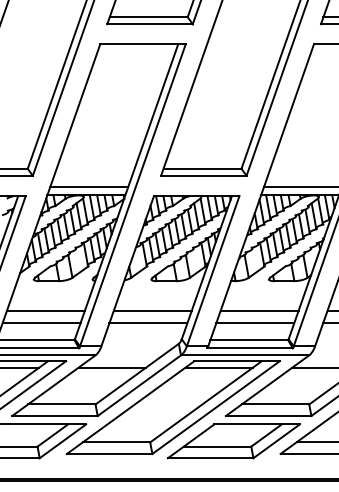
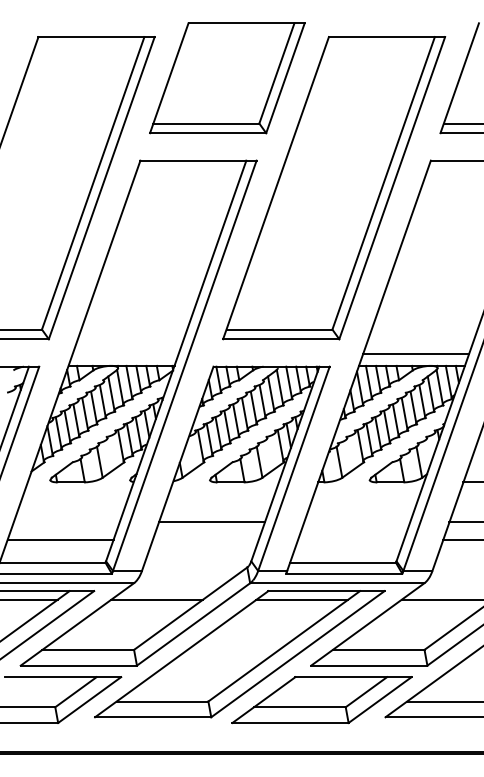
line: (89, 187) -> (125, 354), removed
line: (45, 310) -> (66, 522), removed
line: (259, 310) -> (357, 522), removed
line: (148, 323) -> (205, 539), removed
line: (255, 323) -> (351, 539), removed

